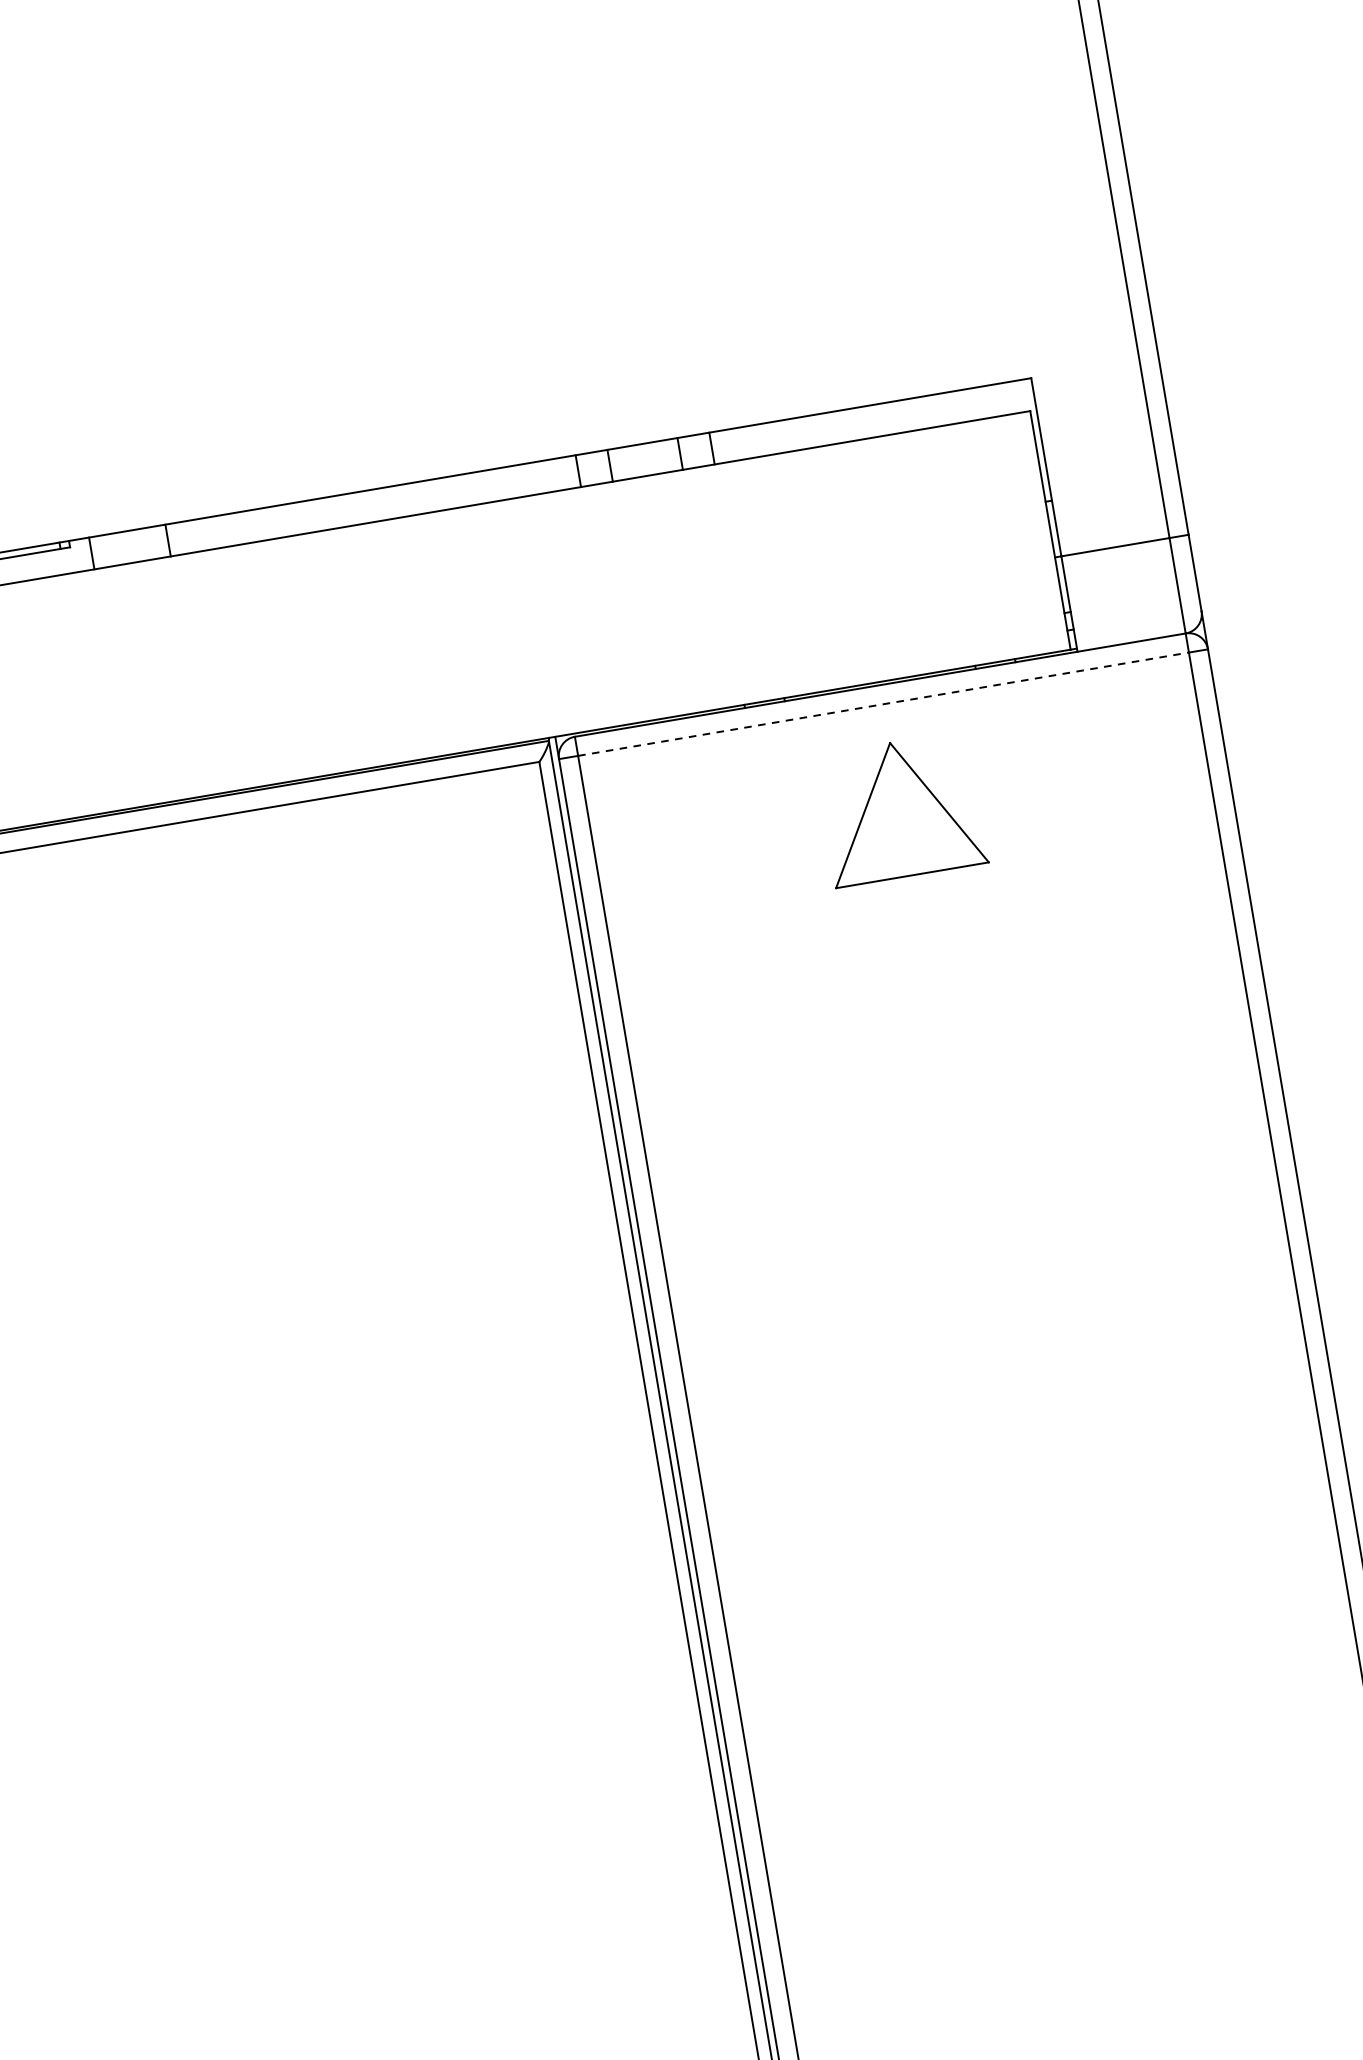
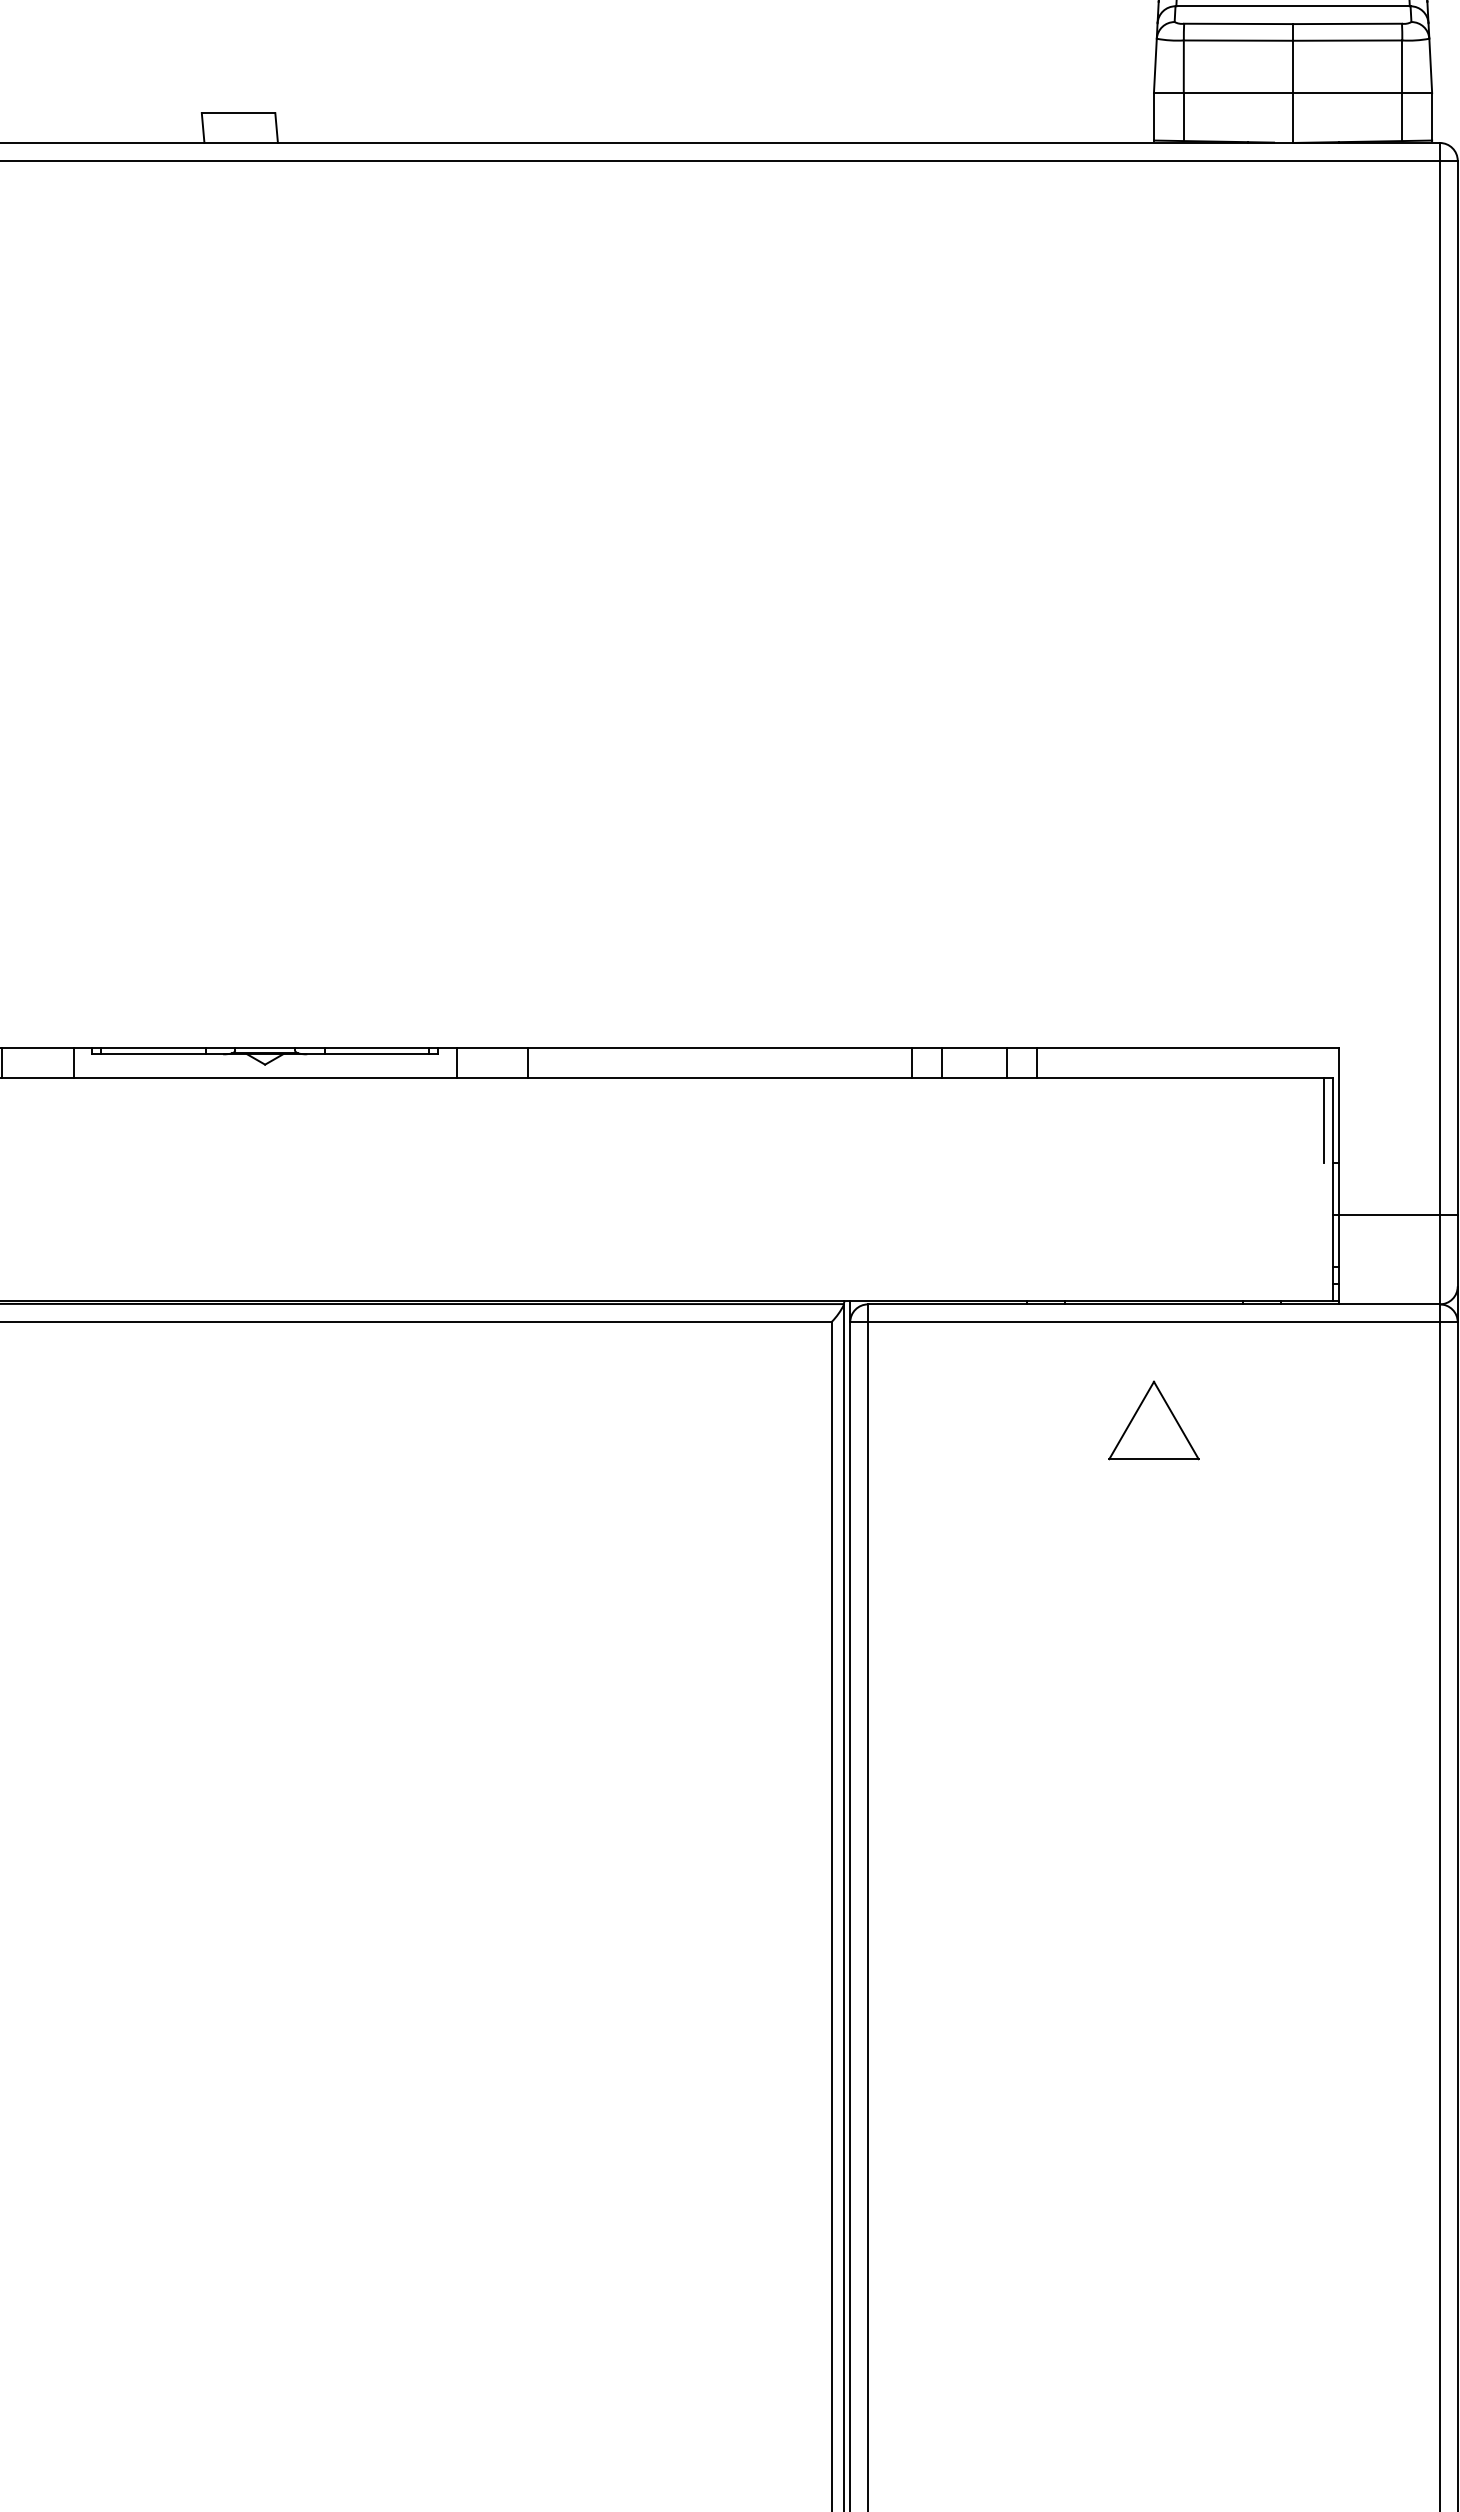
line: (1028, 458) -> (1323, 1120), added
line: (884, 704) -> (1154, 1322), dashed -> solid
part: (900, 809) -> (1153, 1420), size x0.62

